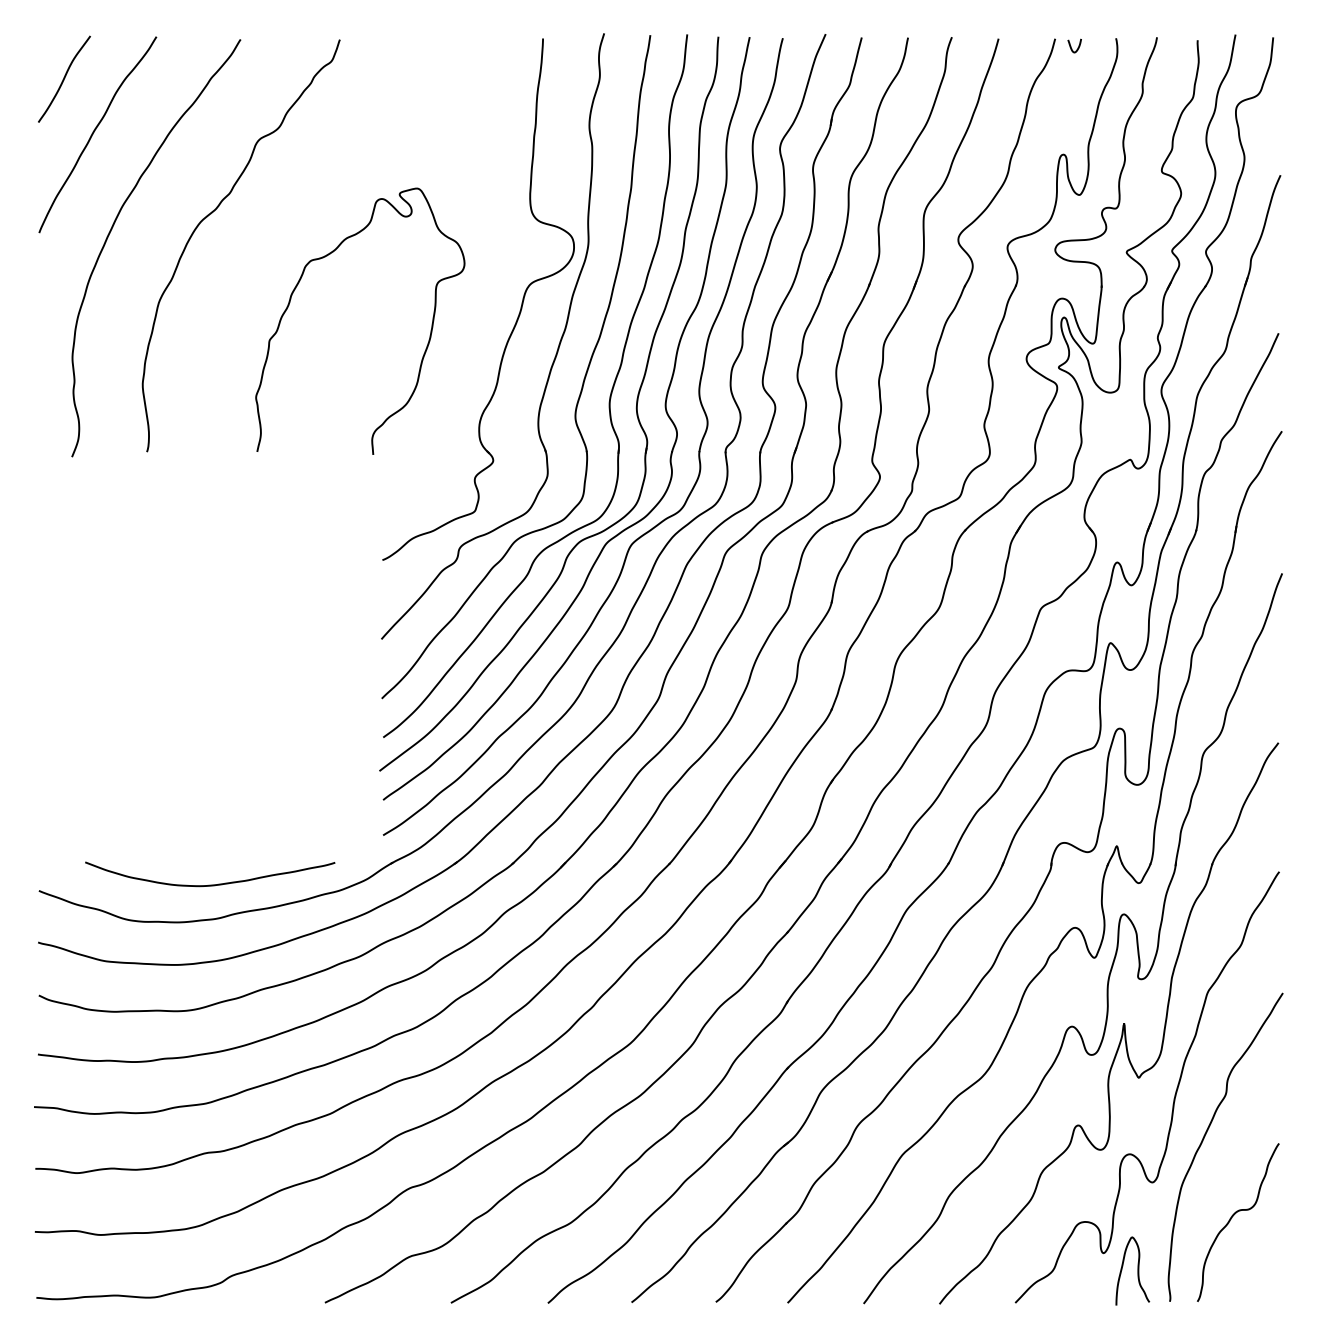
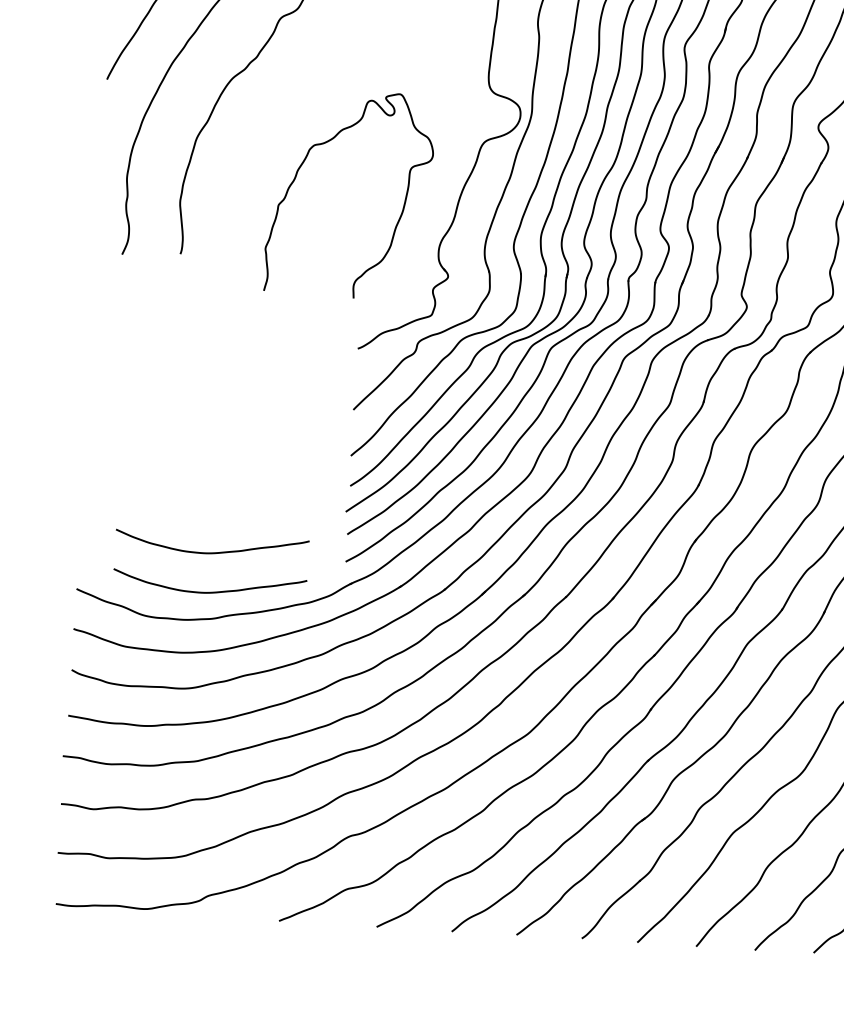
curve: (428, 339) -> (401, 211), moved
curve: (210, 833) -> (212, 552), added

